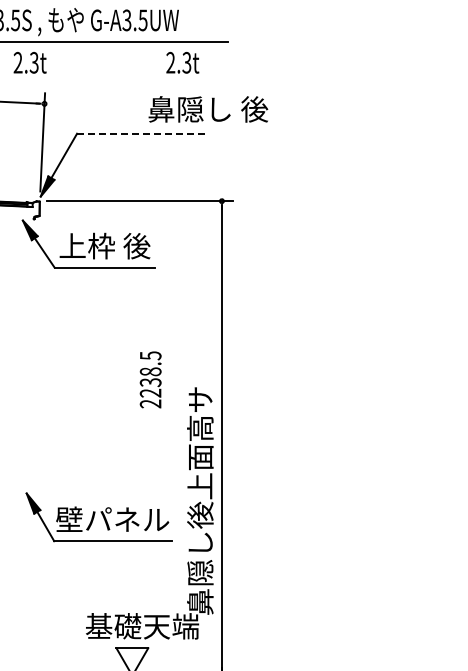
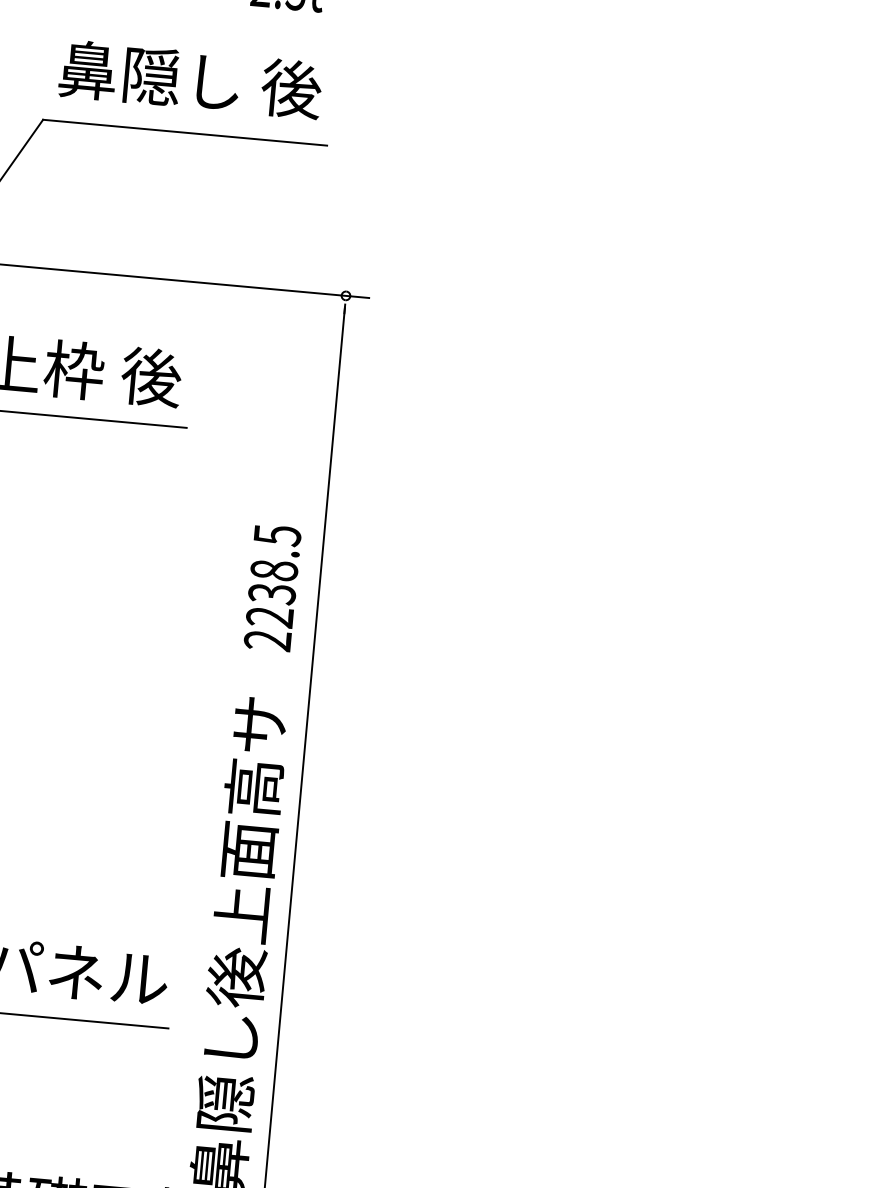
text: (208, 109) -> (190, 79), moved
line: (142, 133) -> (185, 132), dashed -> solid
text: (150, 379) -> (272, 587), moved

